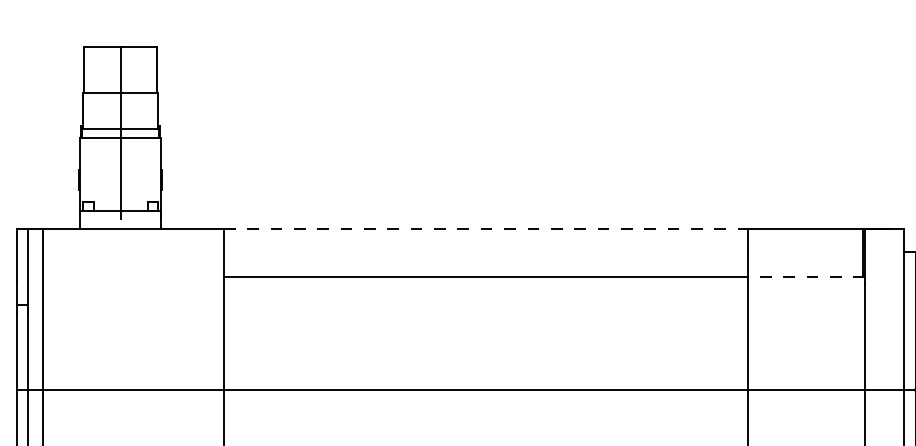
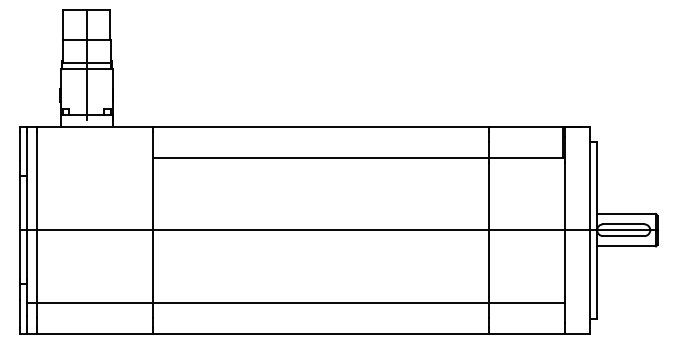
line: (486, 228) -> (321, 126), dashed -> solid
line: (807, 276) -> (527, 157), dashed -> solid

